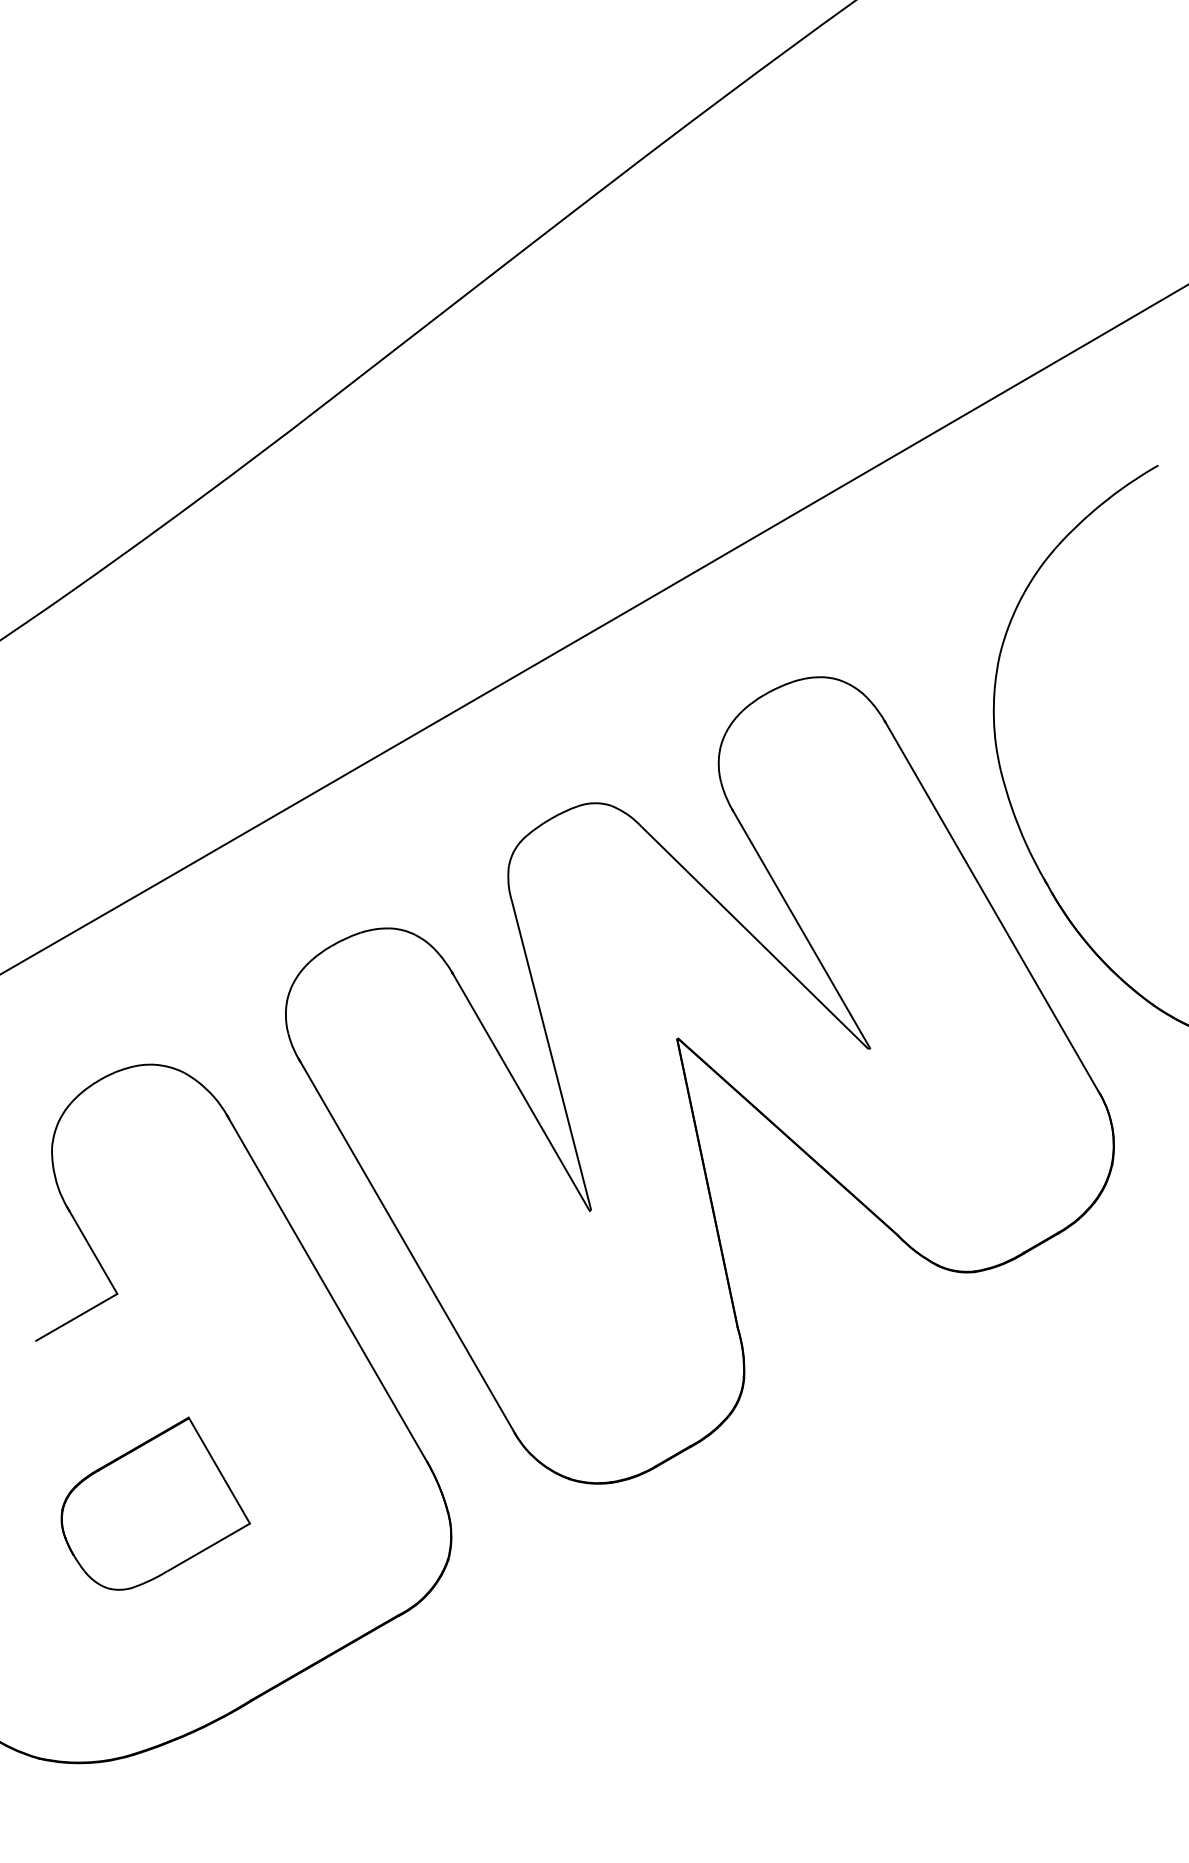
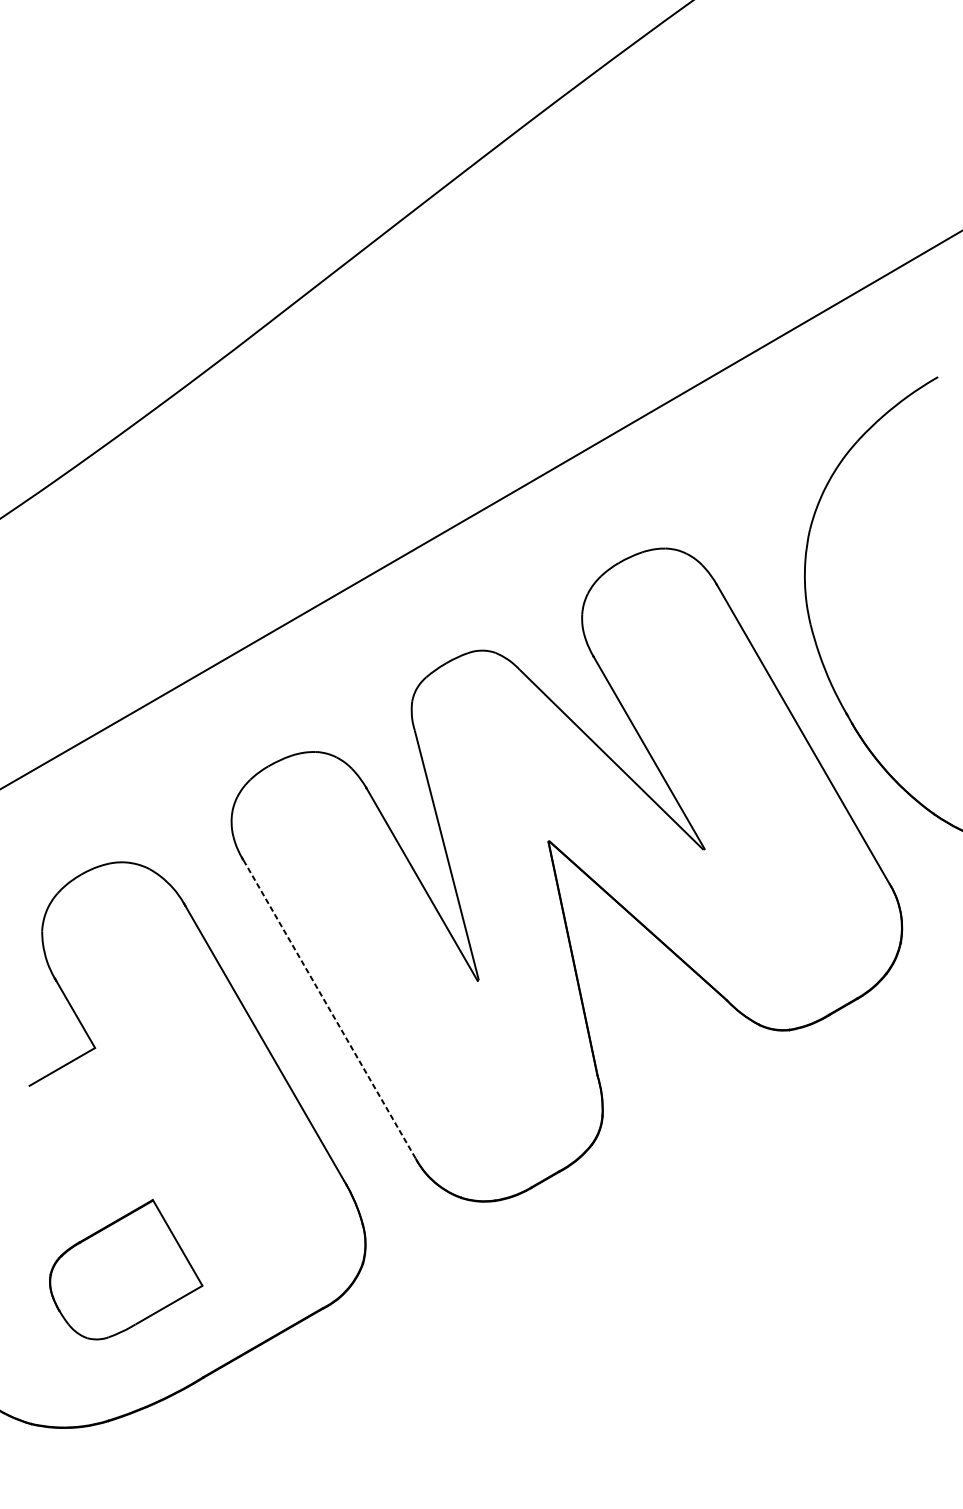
line: (406, 1246) -> (329, 1009), solid -> dashed
part: (155, 1503) -> (125, 1269), moved

